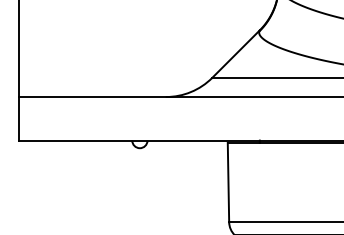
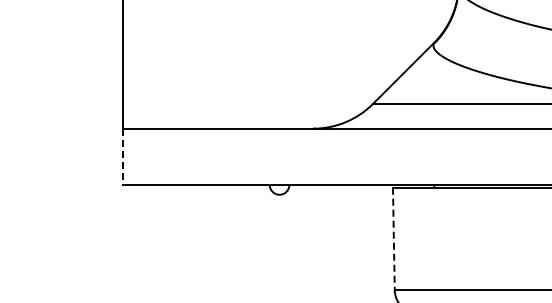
line: (18, 119) -> (123, 157), solid -> dashed
line: (228, 182) -> (393, 239), solid -> dashed

